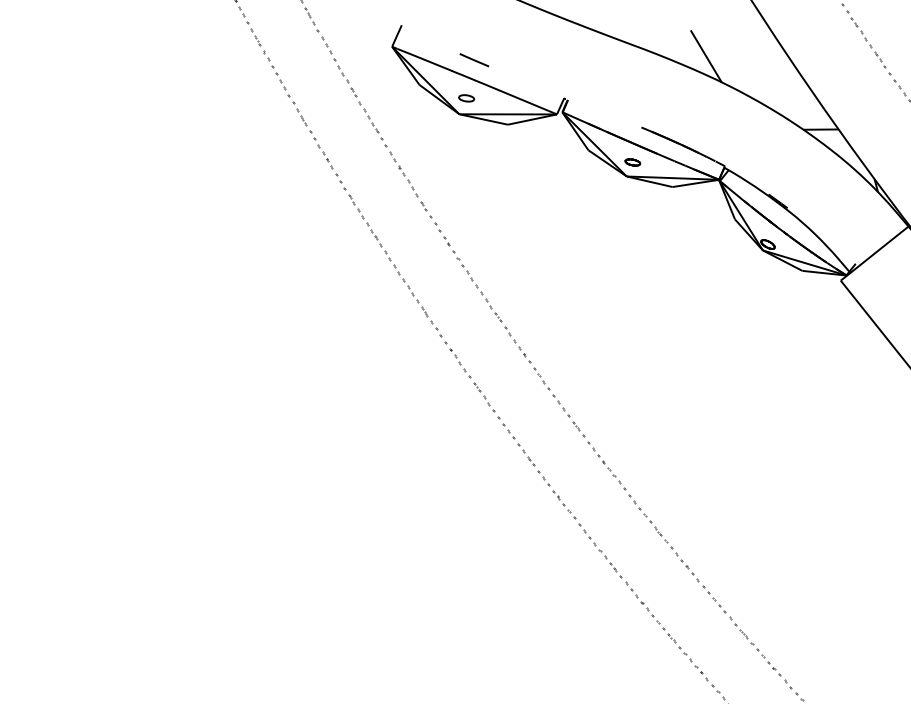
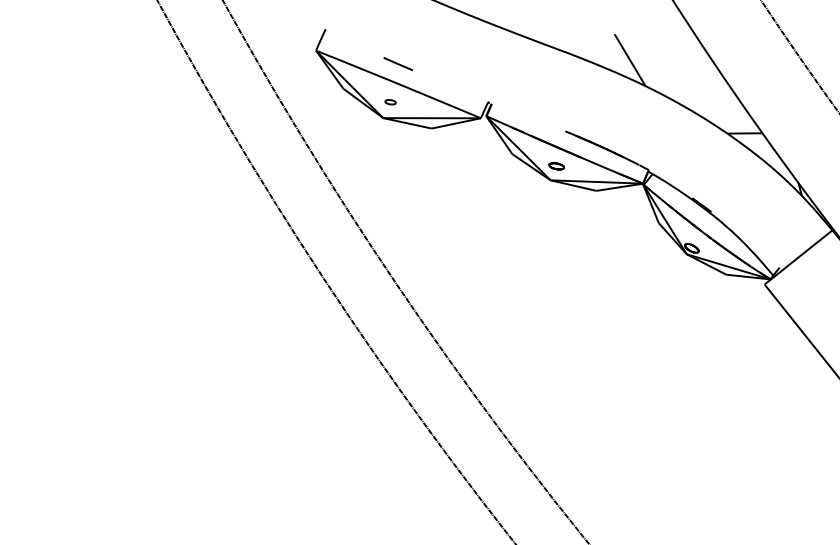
part: (466, 98) -> (390, 102), size x0.7

